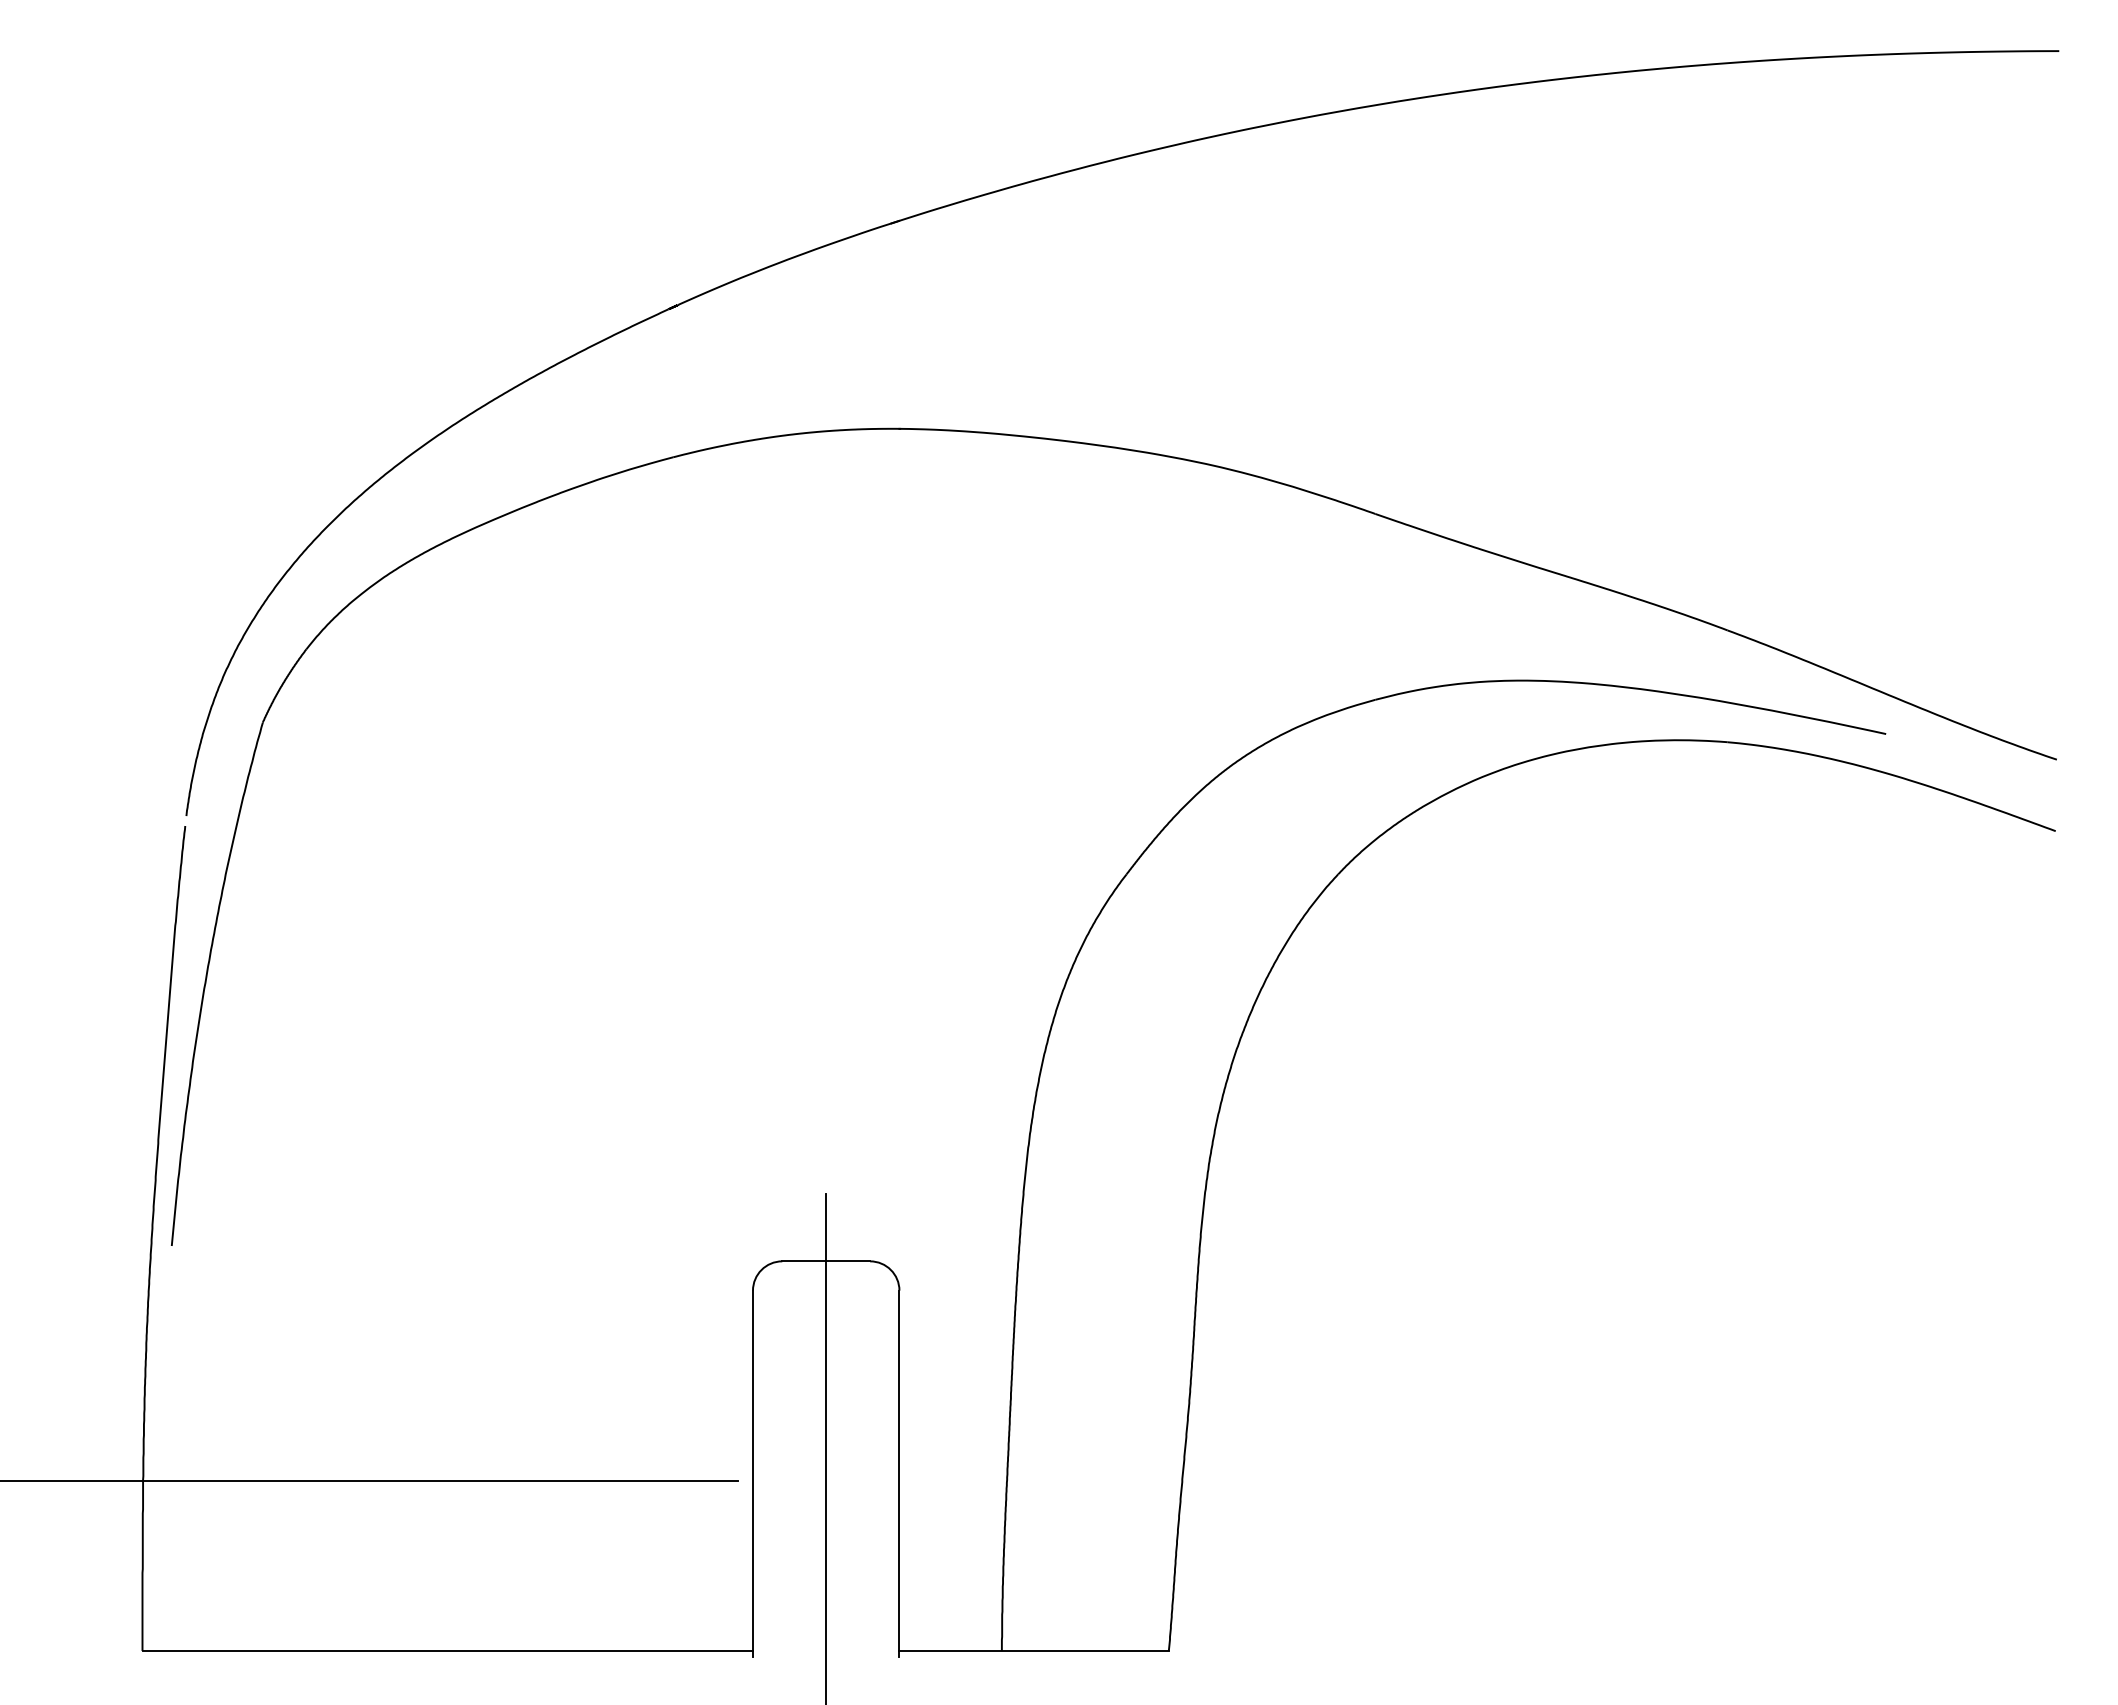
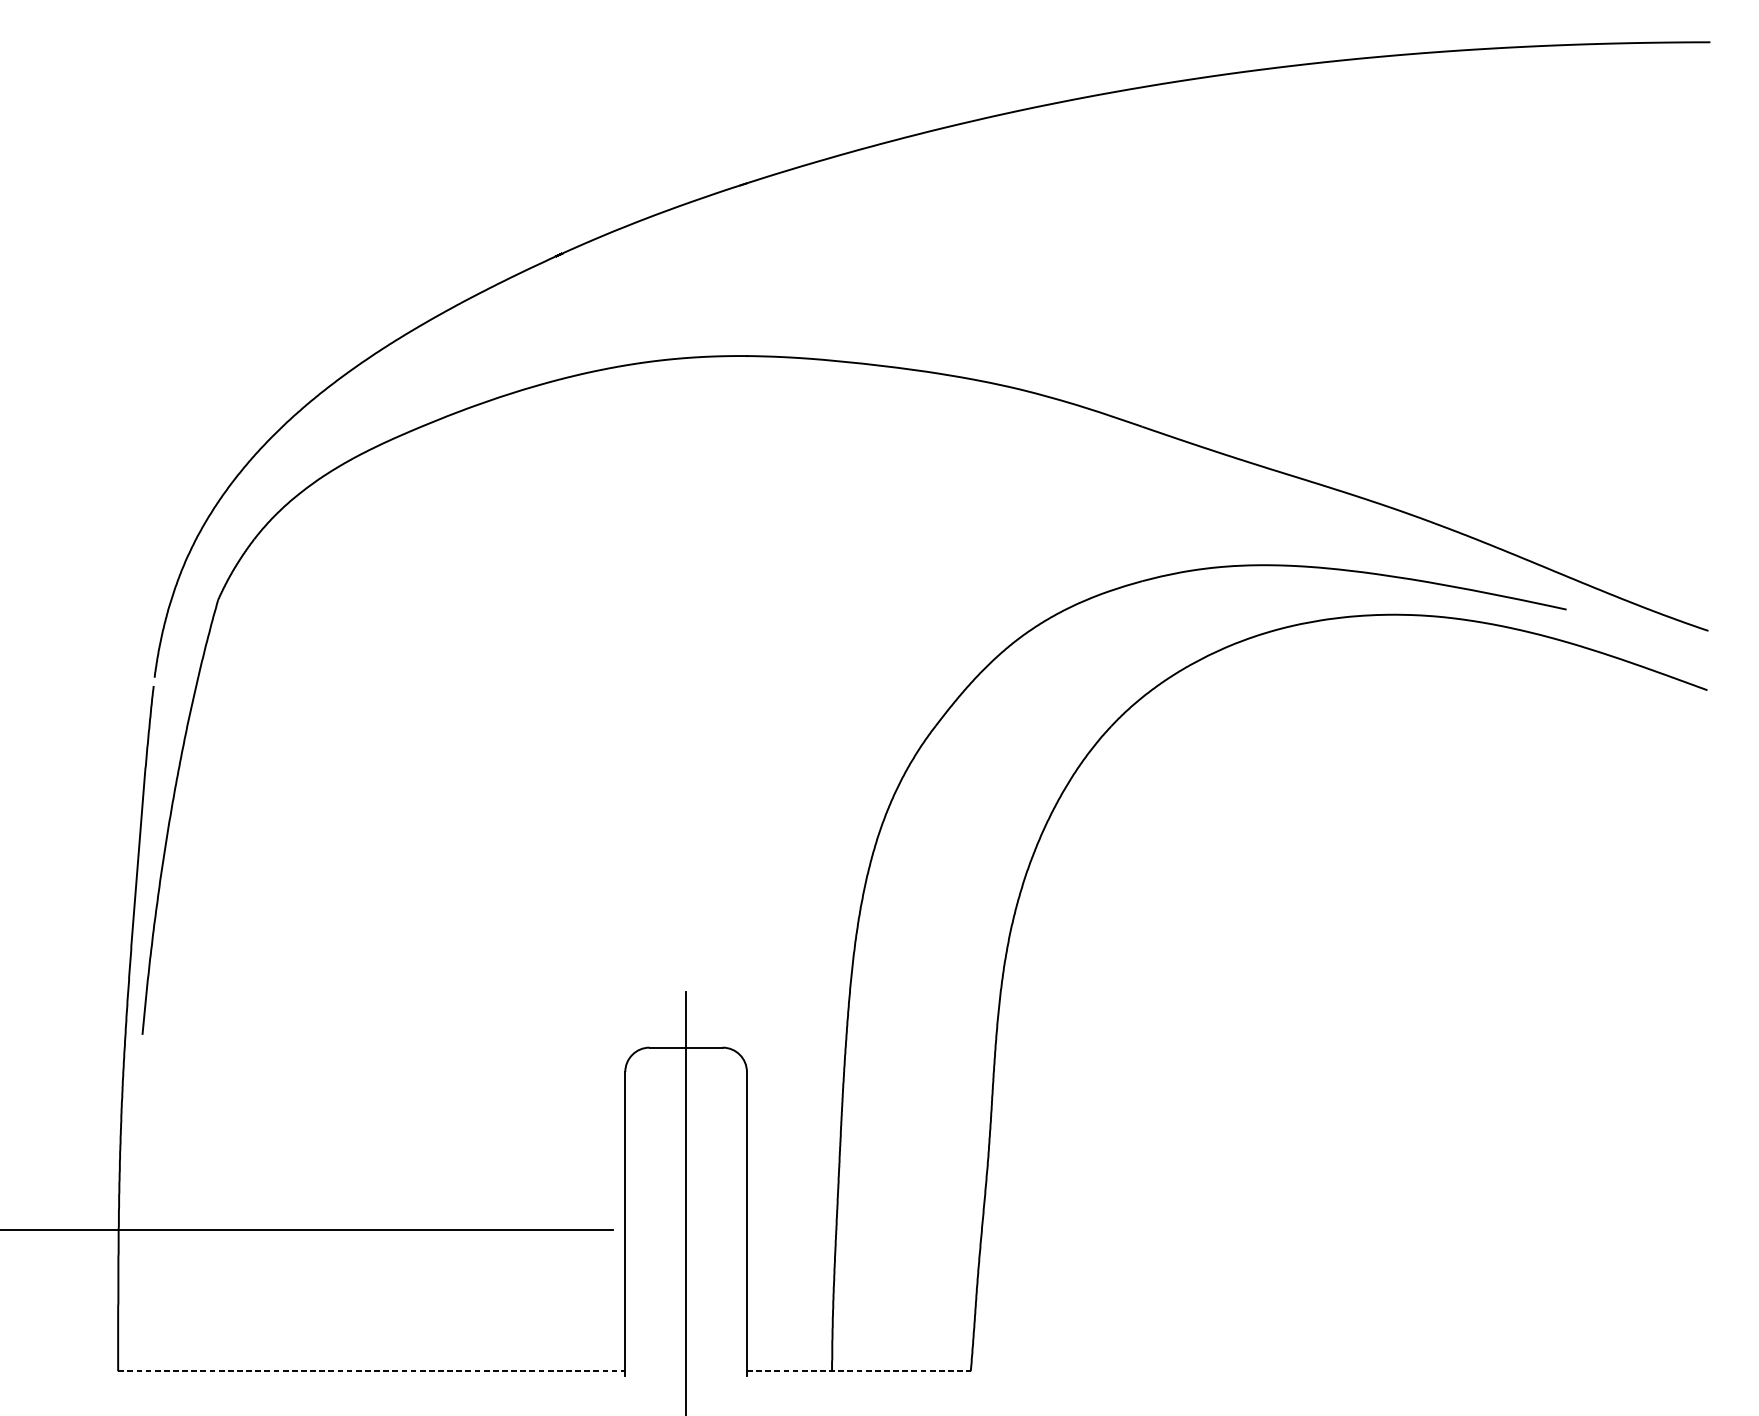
line: (448, 1650) -> (372, 1370), solid -> dashed
line: (1034, 1650) -> (859, 1370), solid -> dashed

